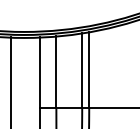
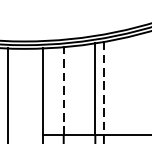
line: (89, 70) -> (104, 88), solid -> dashed
line: (56, 71) -> (63, 89), solid -> dashed

